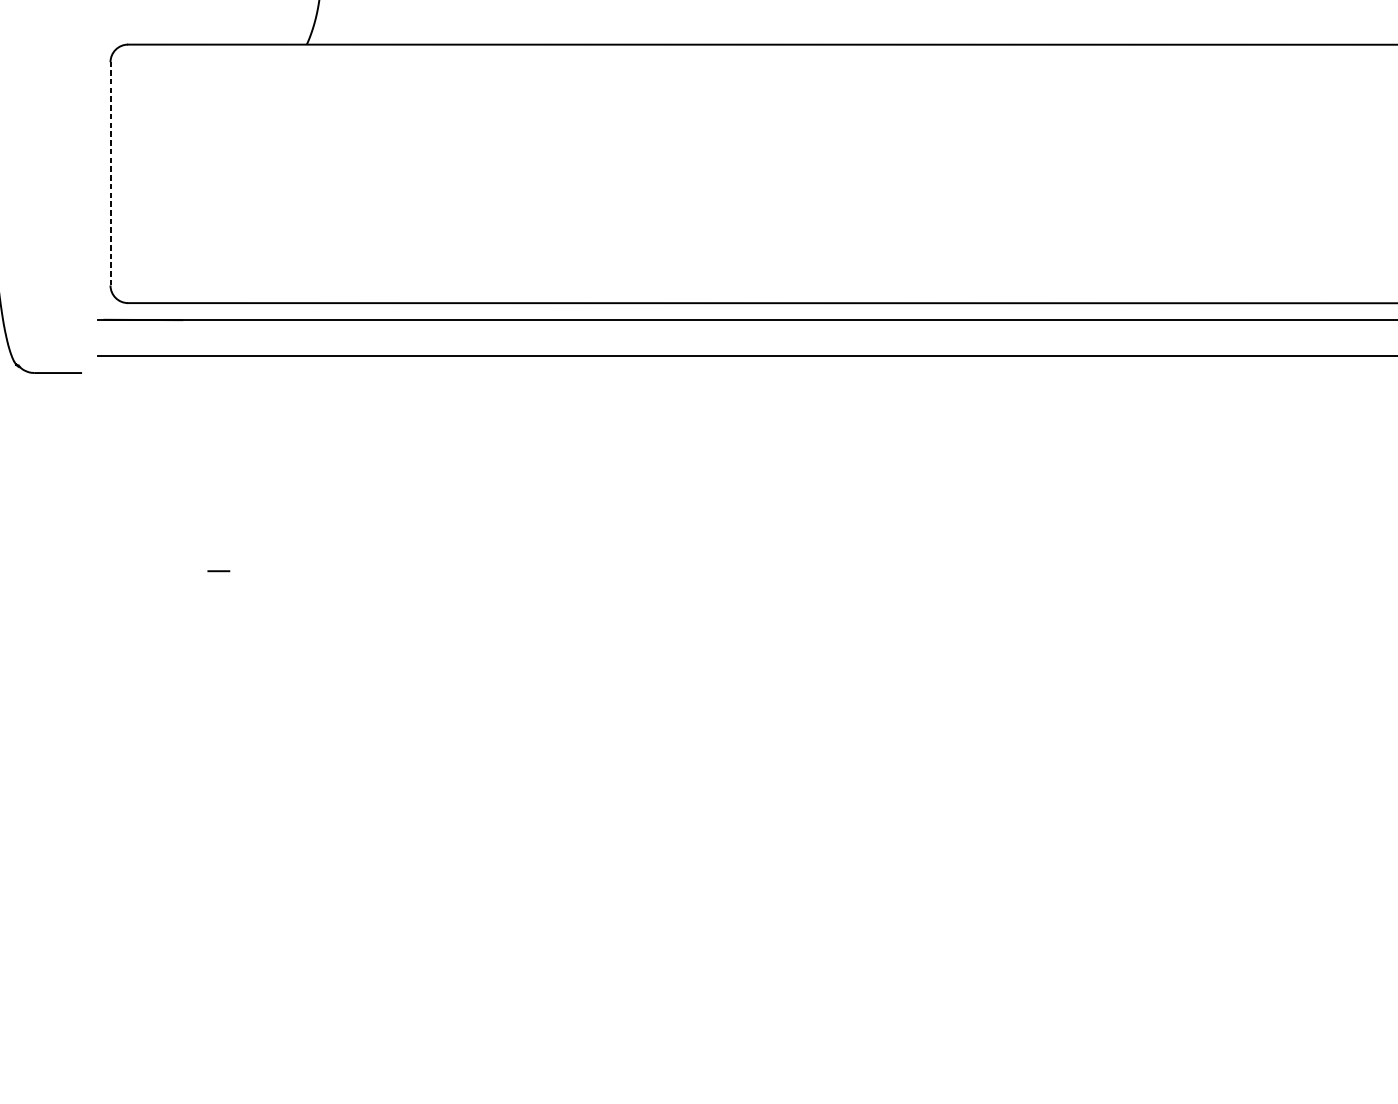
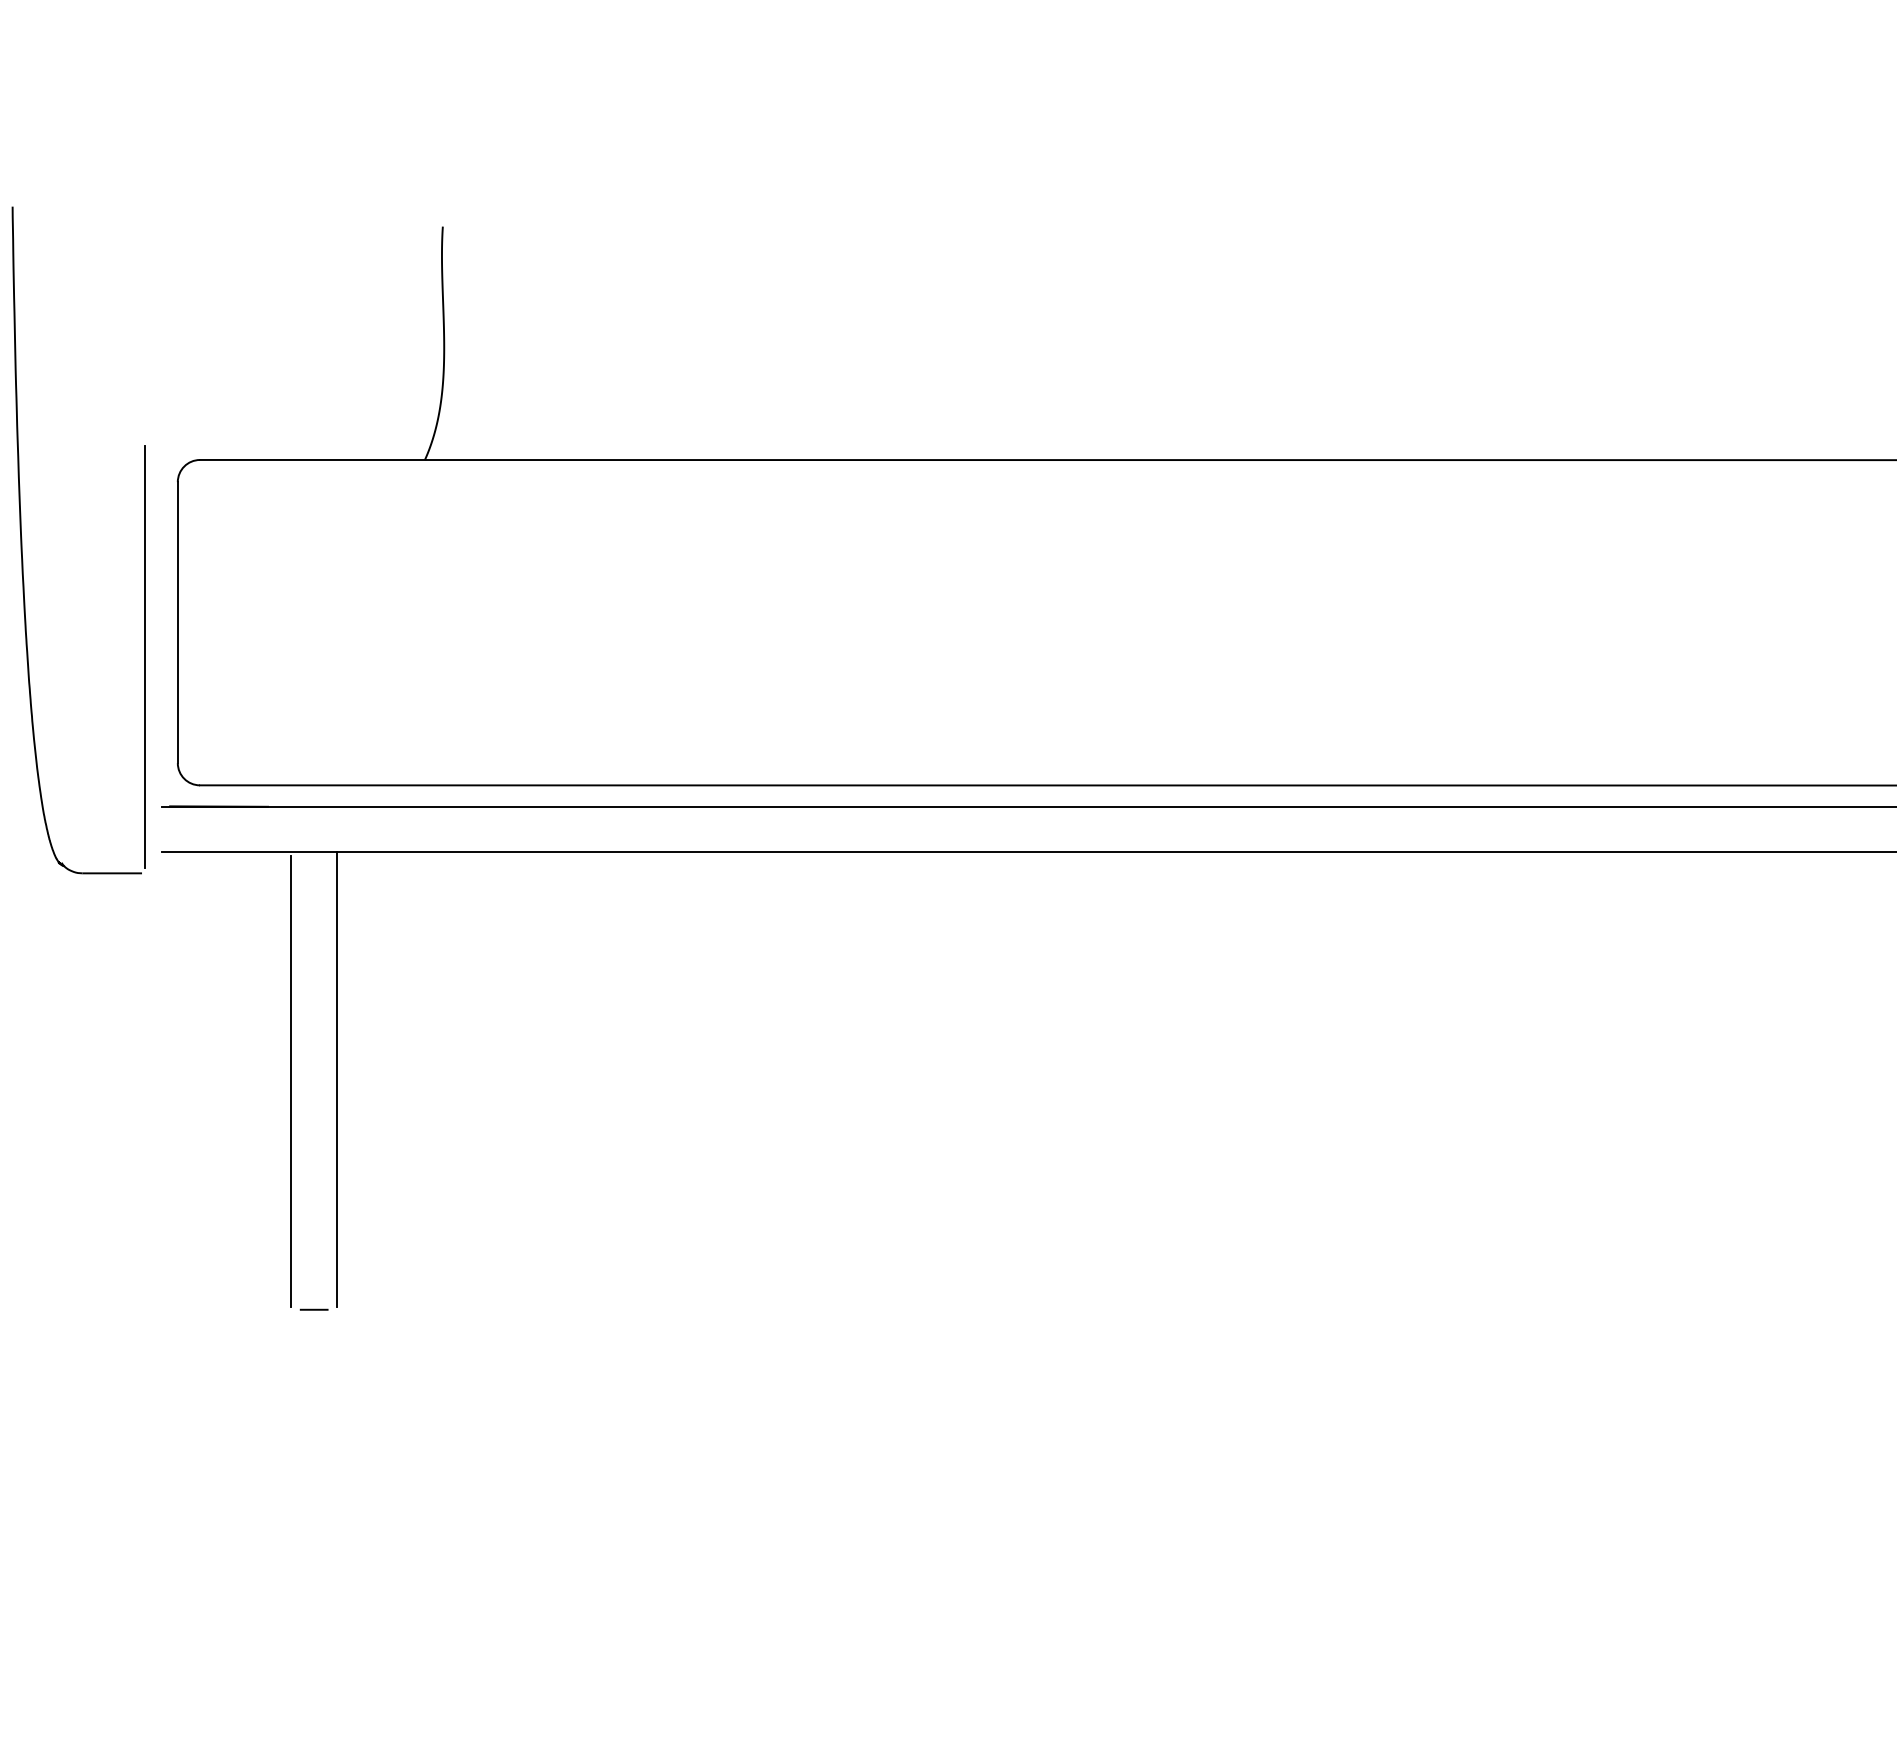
line: (110, 173) -> (177, 622), dashed -> solid
line: (84, 200) -> (145, 656), added
line: (236, 536) -> (336, 1079), added
line: (200, 538) -> (291, 1081), added
line: (218, 570) -> (313, 1309), moved

